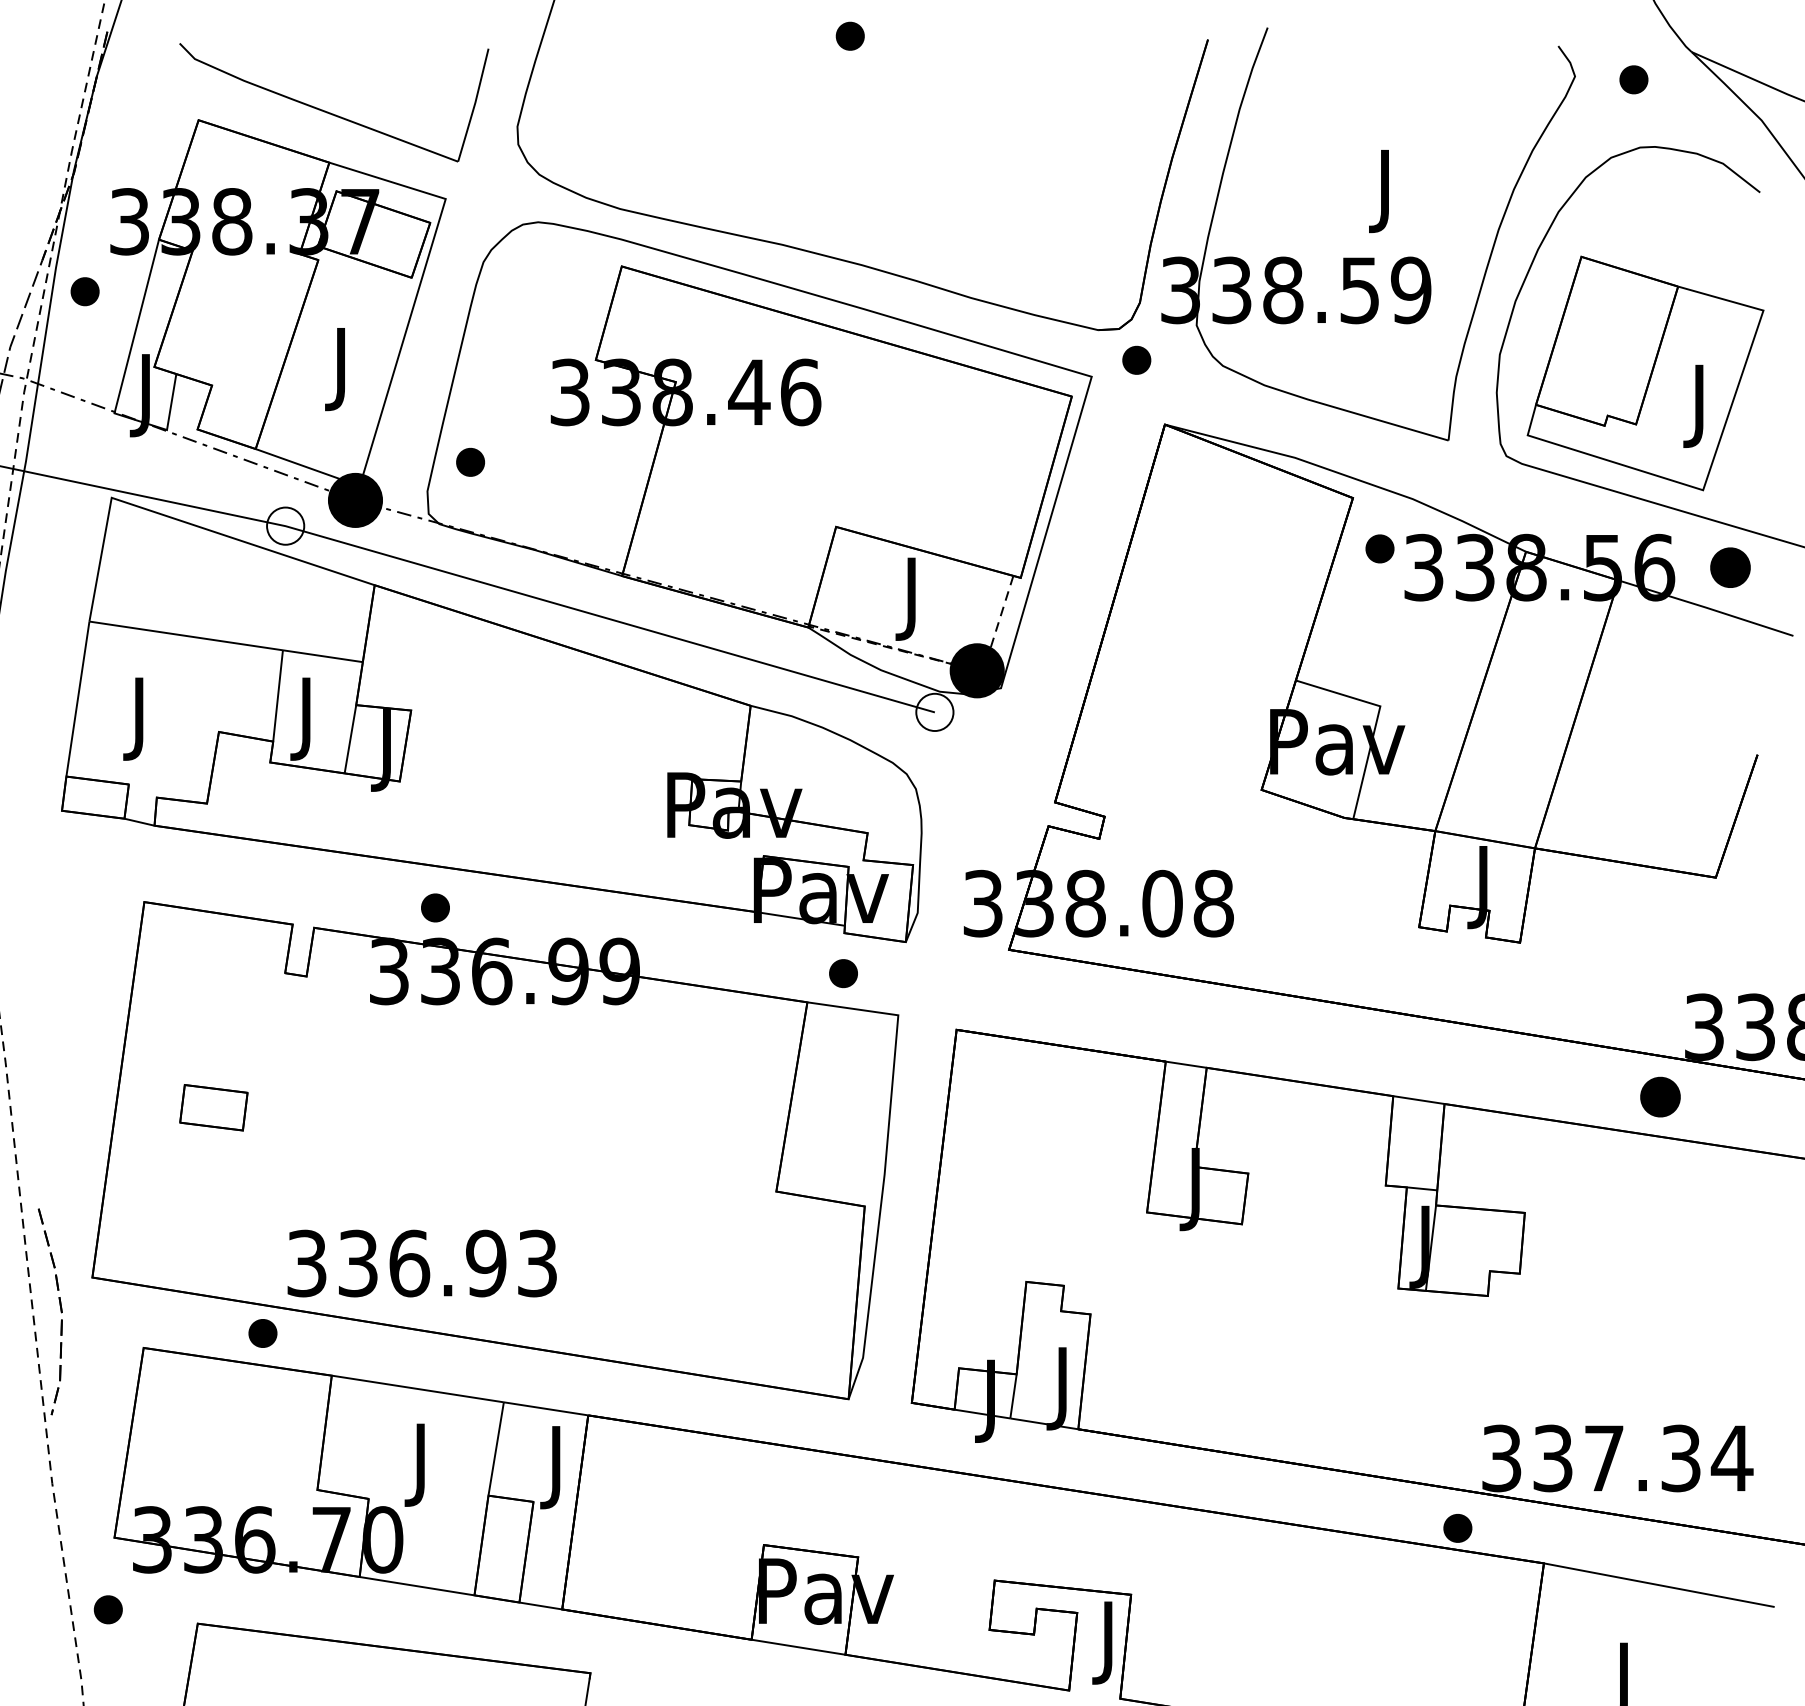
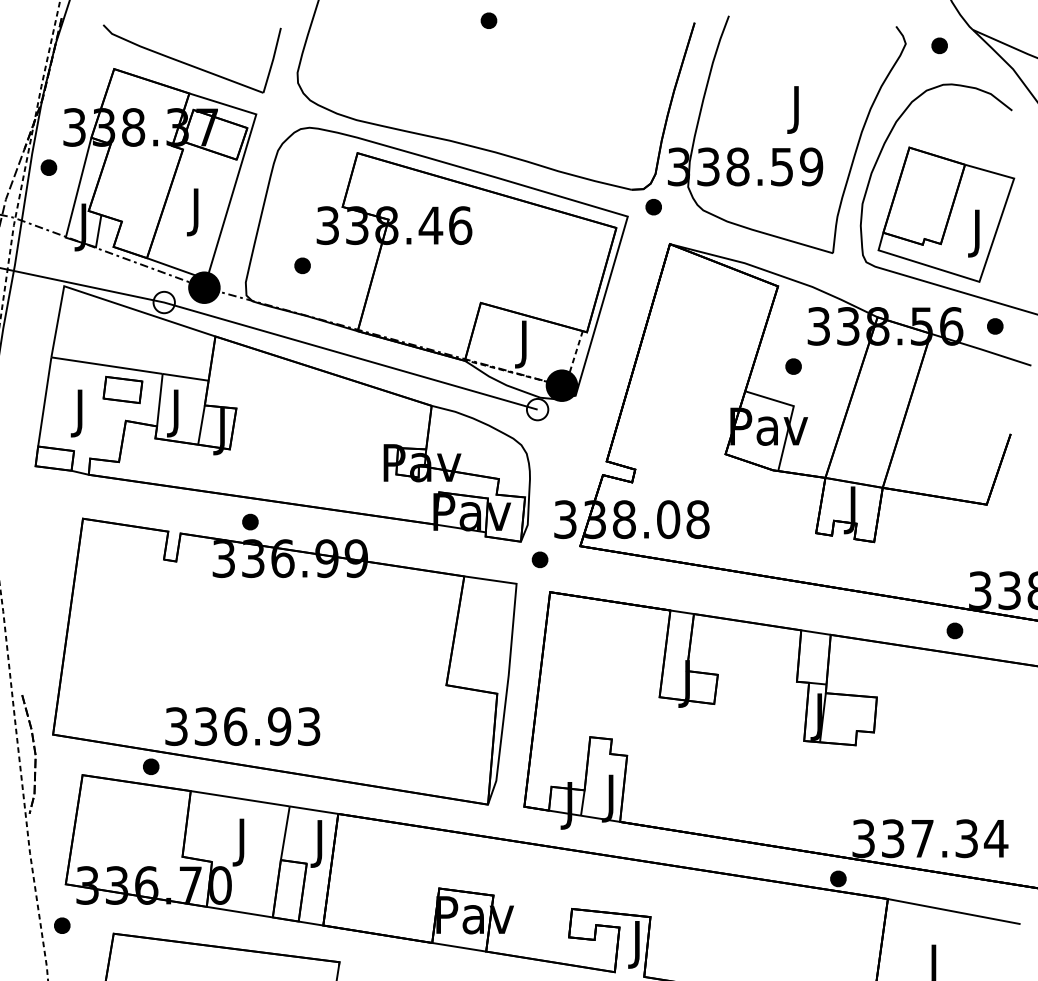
part: (470, 461) -> (302, 265), moved
part: (1379, 548) -> (793, 366), moved
part: (1731, 567) -> (995, 326), size x0.71
part: (842, 972) -> (539, 559), moved
part: (1659, 1096) -> (954, 630), size x0.71
part: (213, 1106) -> (122, 389), moved

